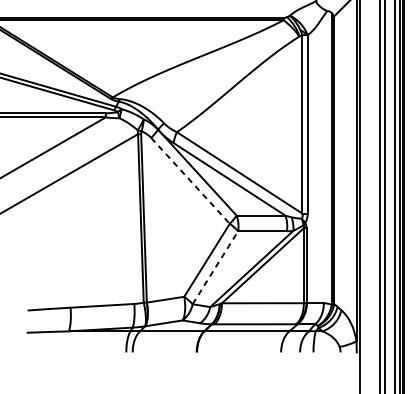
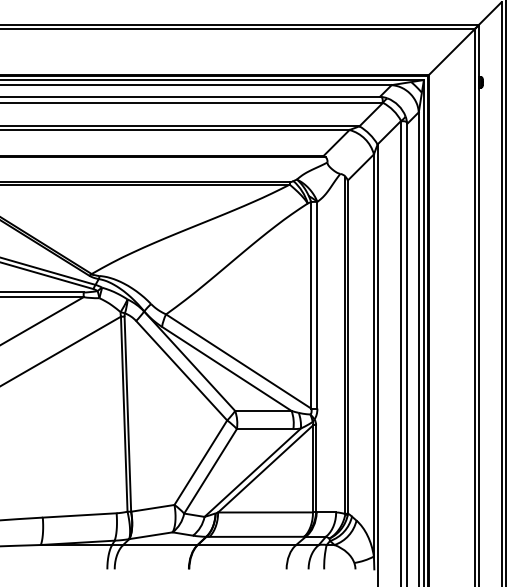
line: (191, 181) -> (182, 371), dashed -> solid
line: (215, 267) -> (210, 471), dashed -> solid

